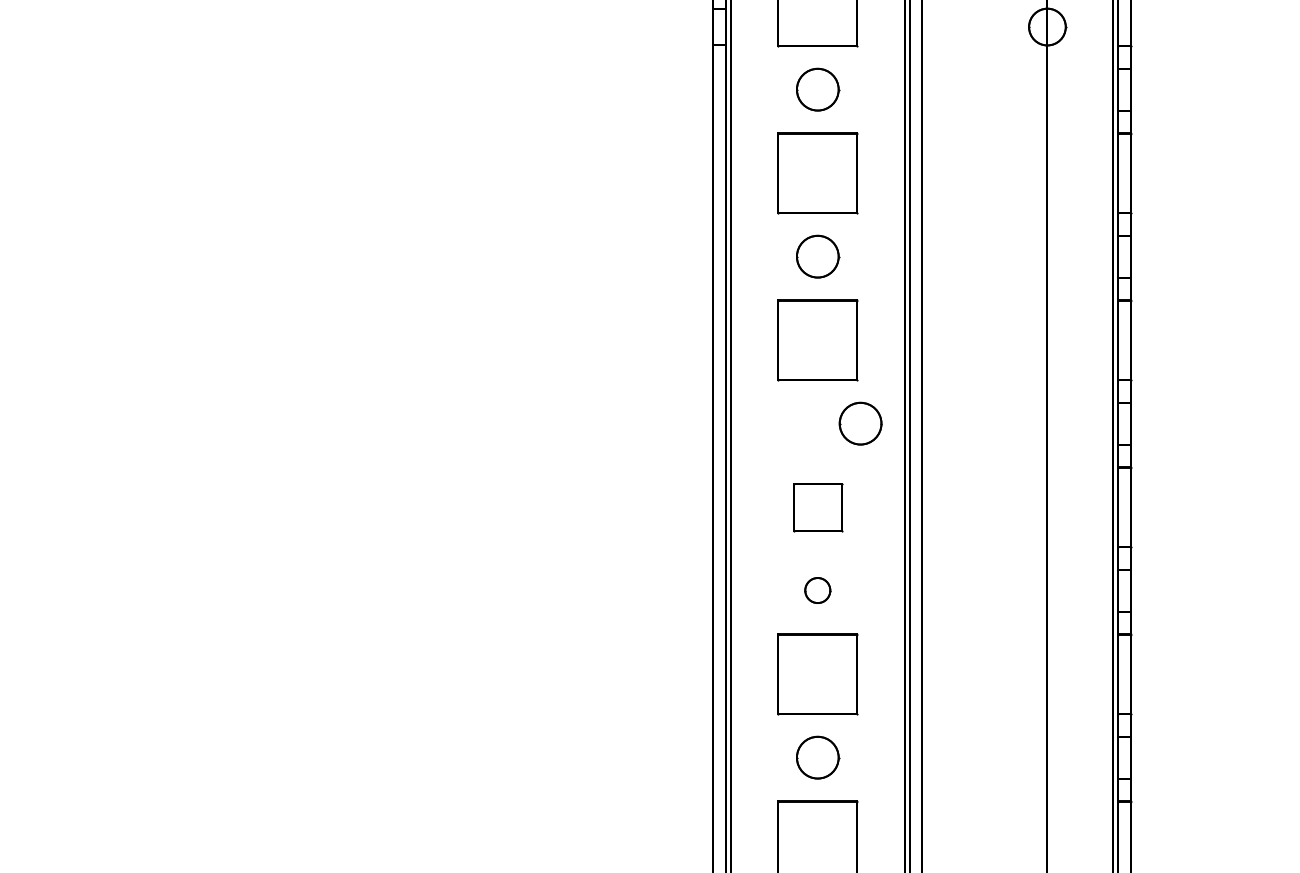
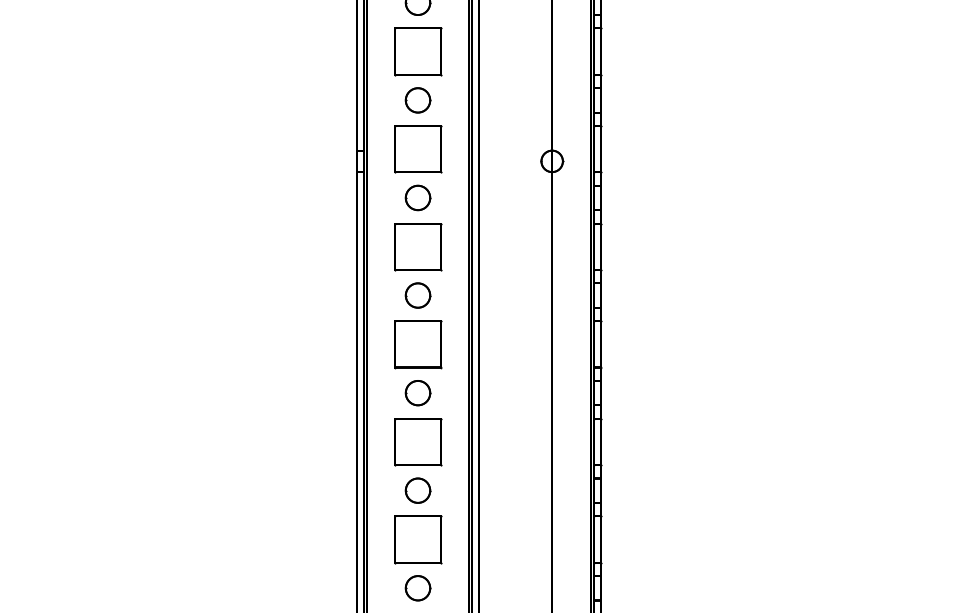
part: (859, 424) -> (417, 393), moved
part: (818, 508) -> (418, 442), size x1.67
part: (816, 590) -> (417, 490), size x1.67

